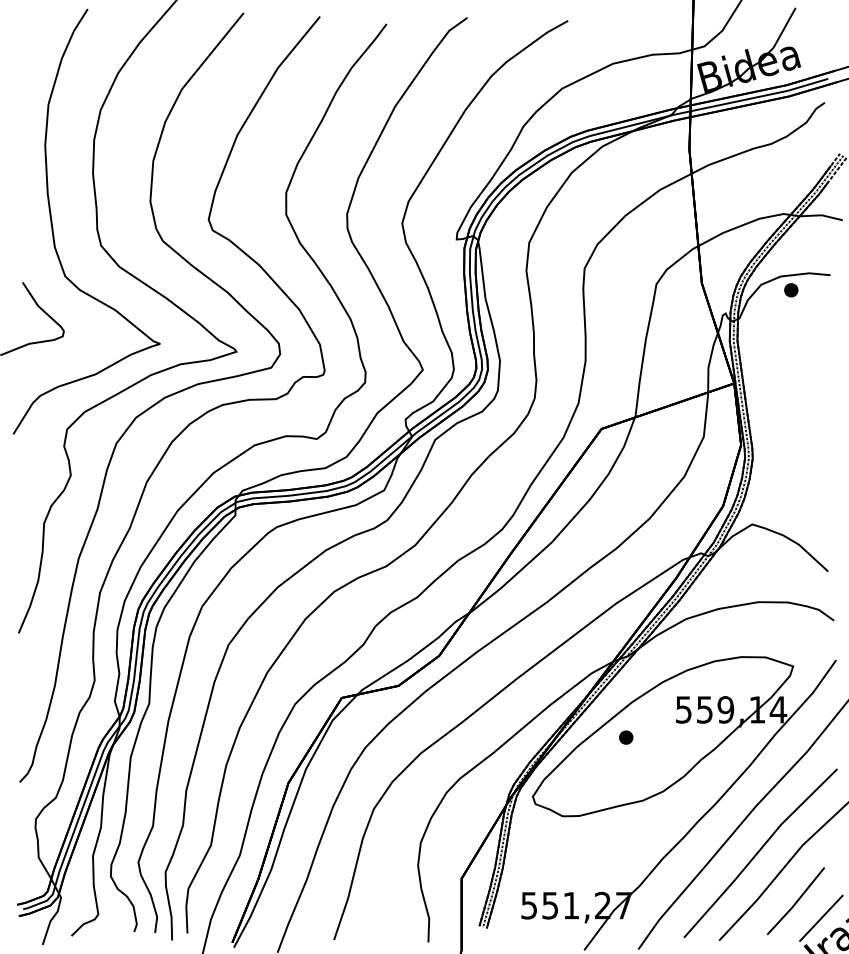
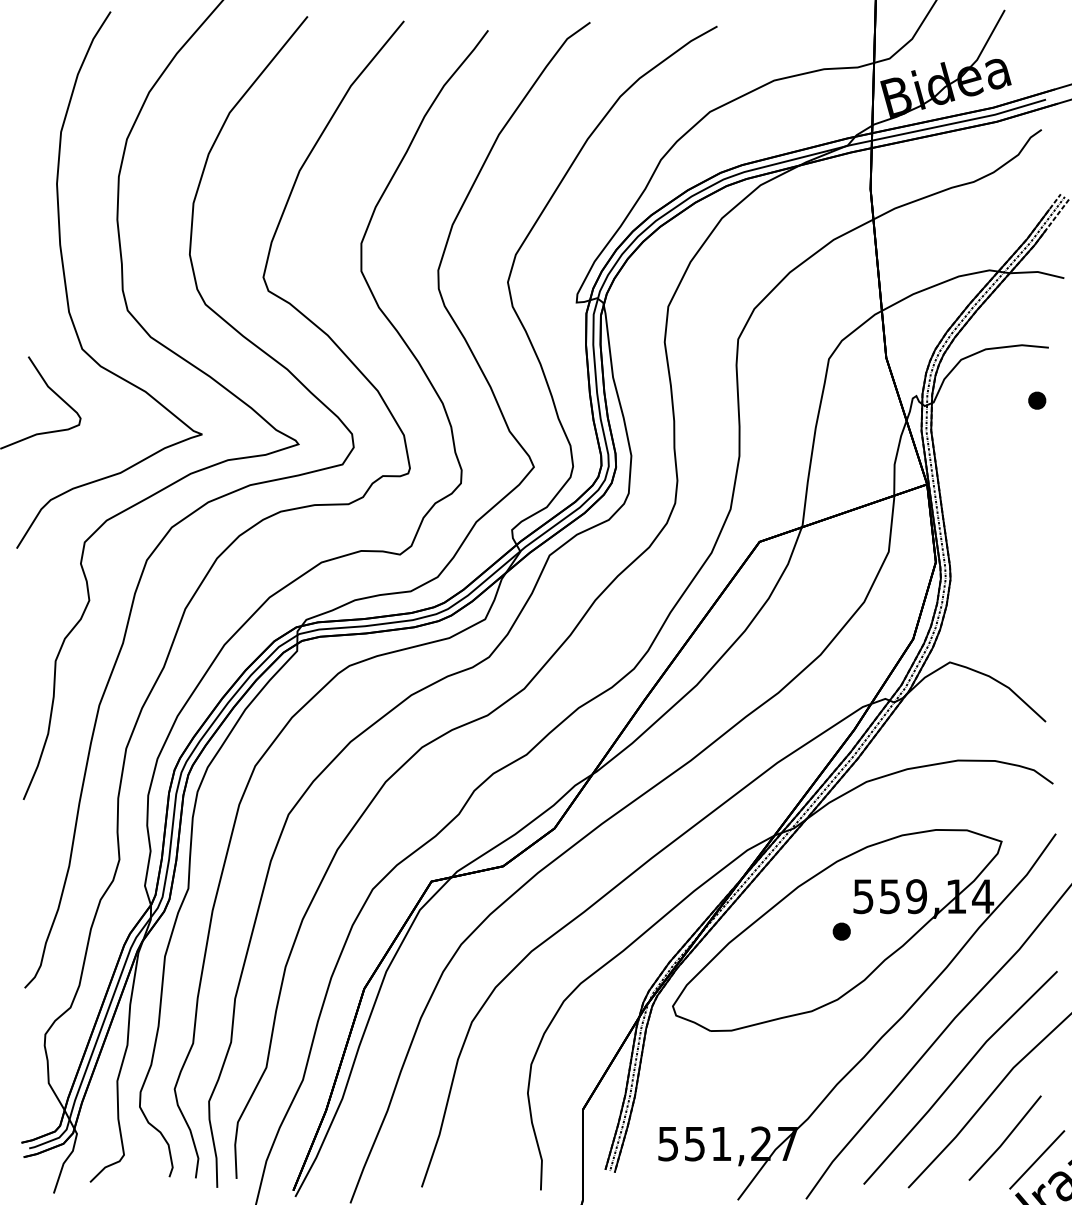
part: (791, 290) -> (1037, 400), moved
part: (626, 737) -> (841, 931), moved

